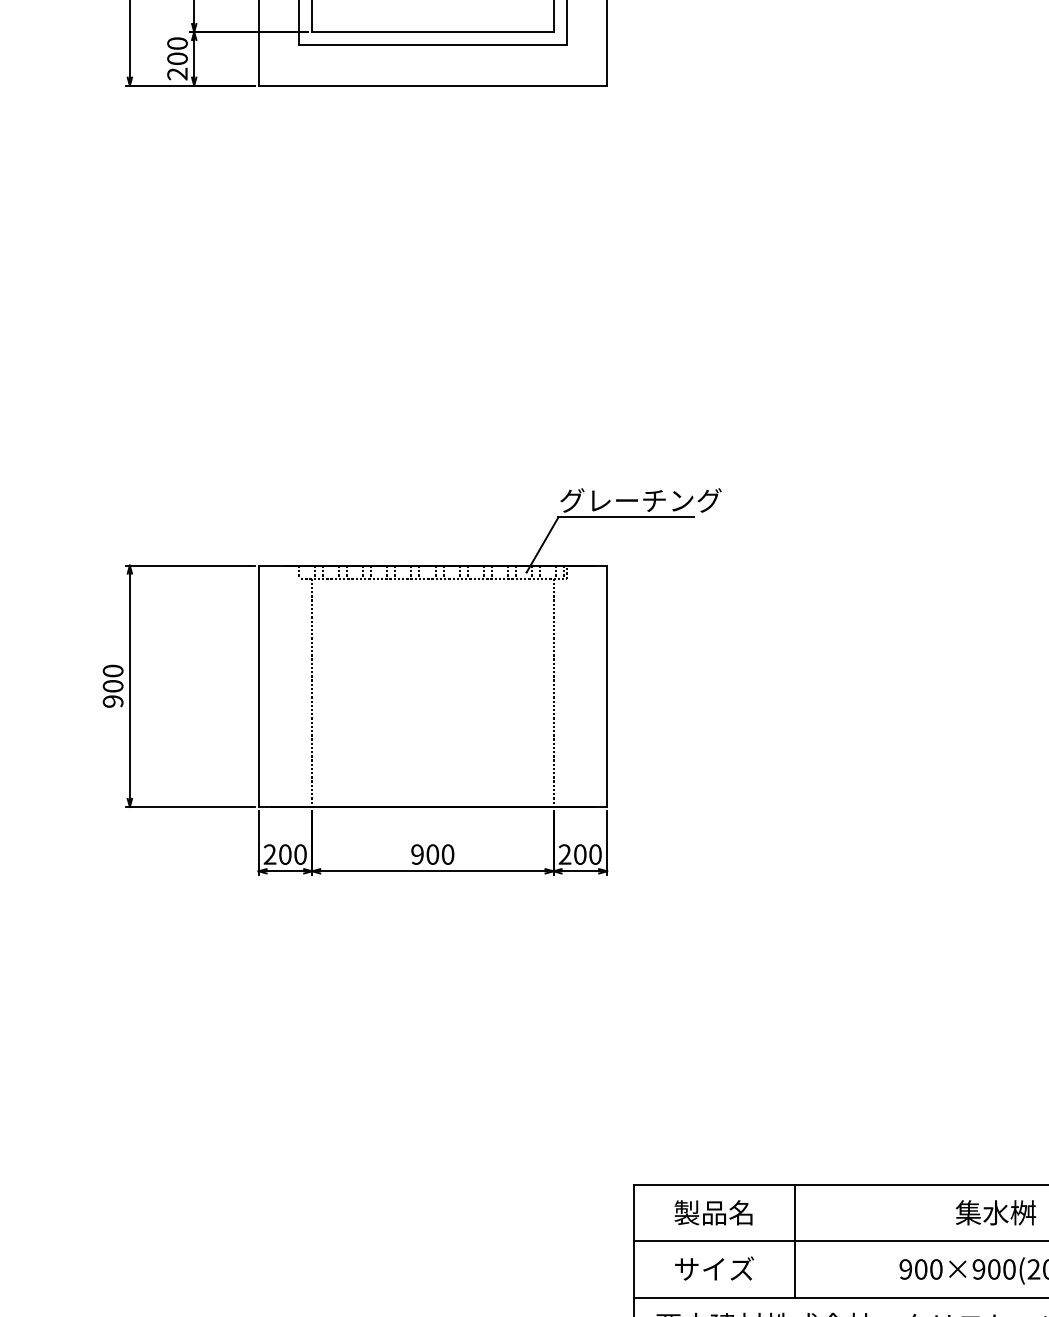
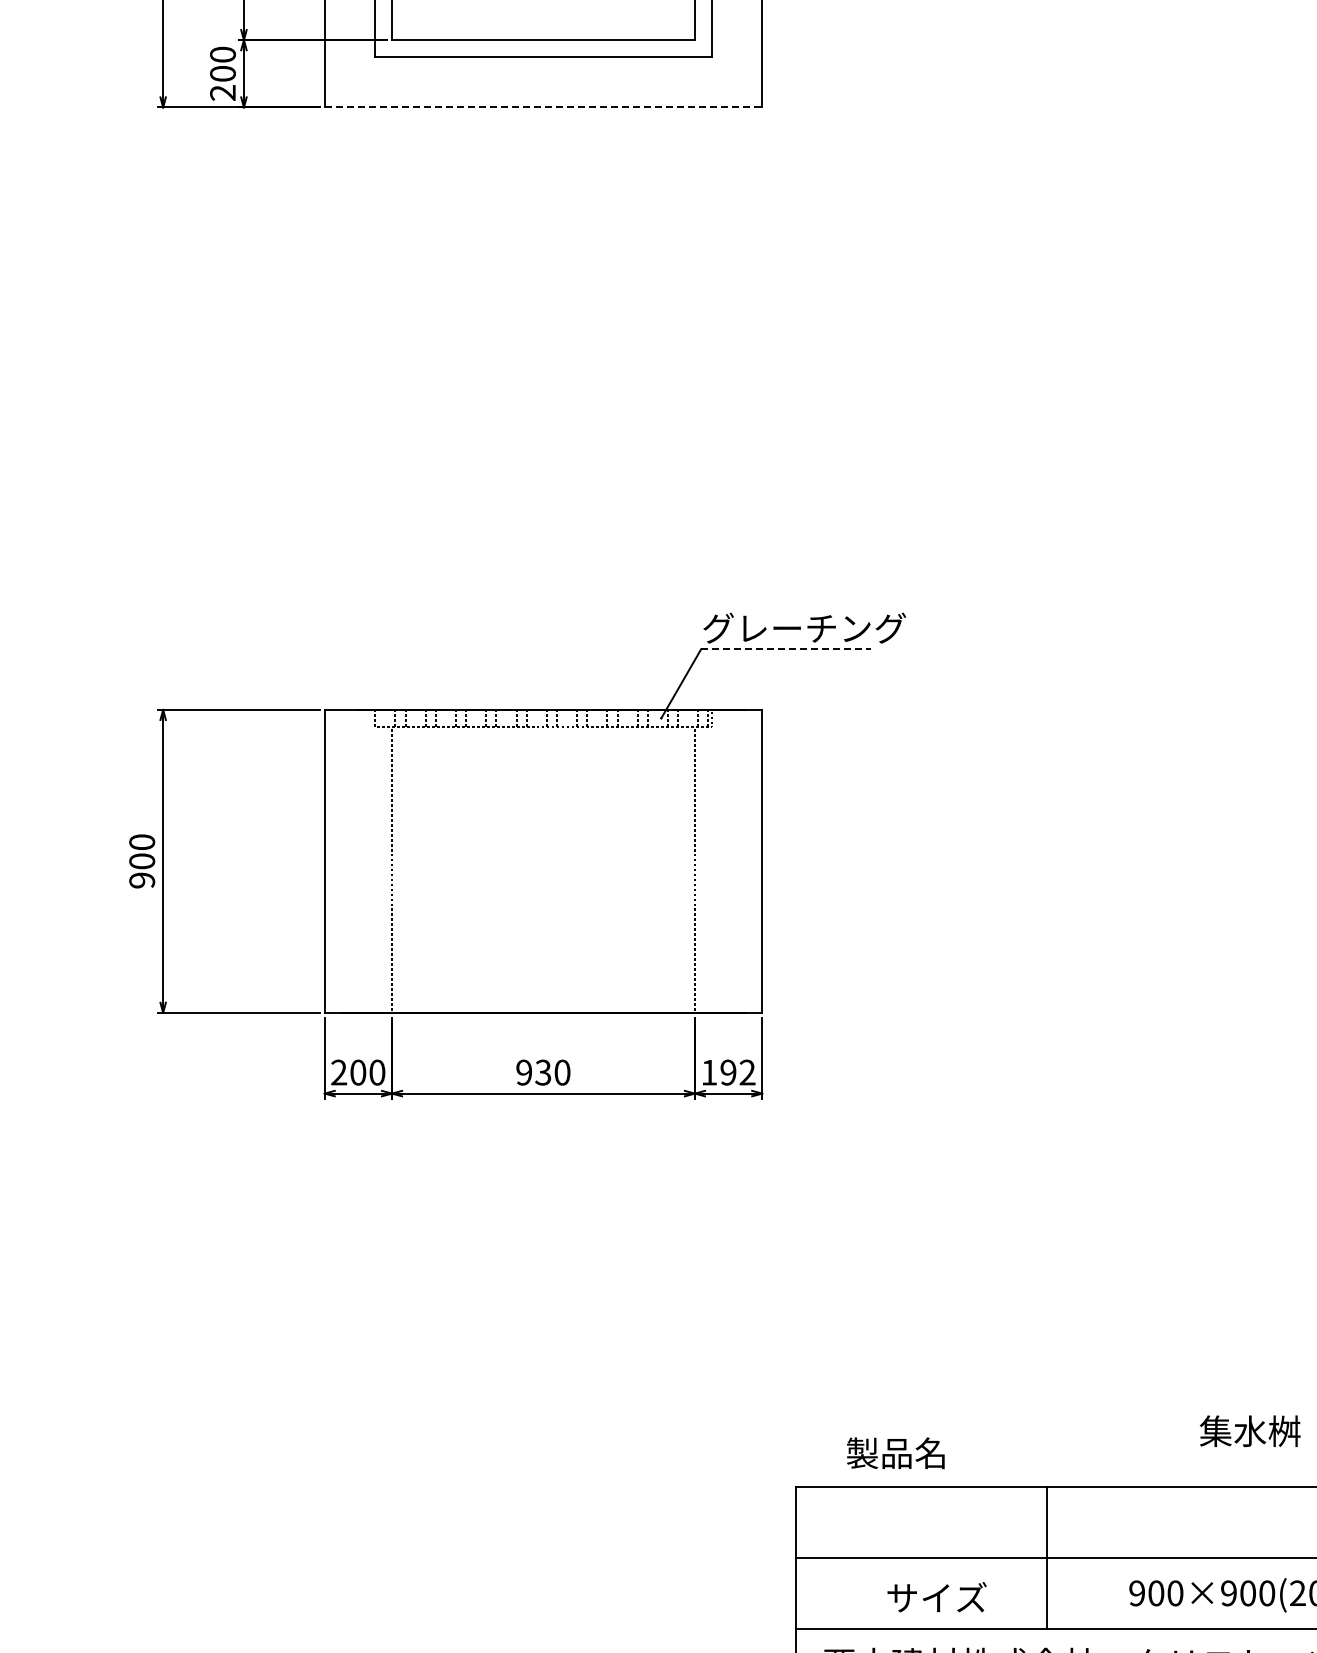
line: (432, 85) -> (543, 107), solid -> dashed
line: (626, 517) -> (786, 649), solid -> dashed
text: (432, 854) -> (543, 1072), 900 -> 930
text: (580, 854) -> (728, 1072), 200 -> 192
text: (713, 1213) -> (895, 1453), moved
text: (995, 1213) -> (1249, 1431), moved
line: (794, 1240) -> (1046, 1557), moved
text: (714, 1268) -> (936, 1597), moved

